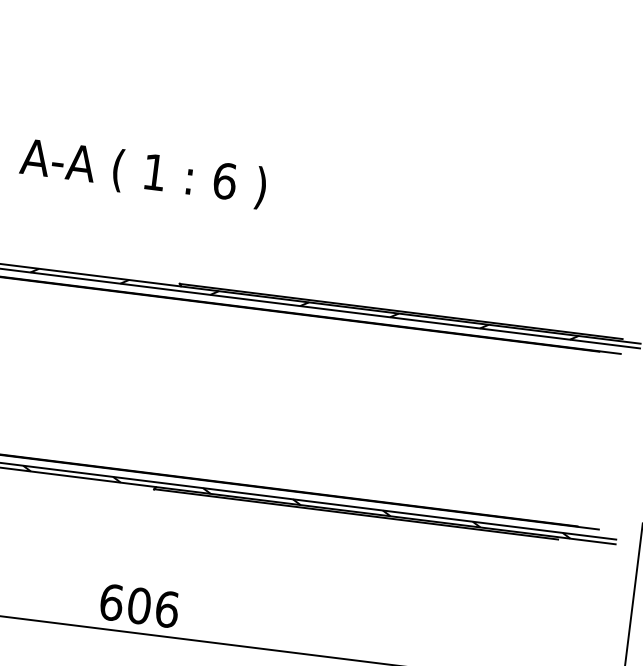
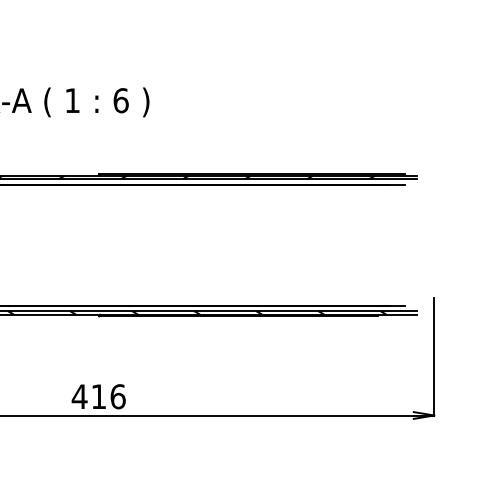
text: (124, 603) -> (88, 396), 606 -> 416

